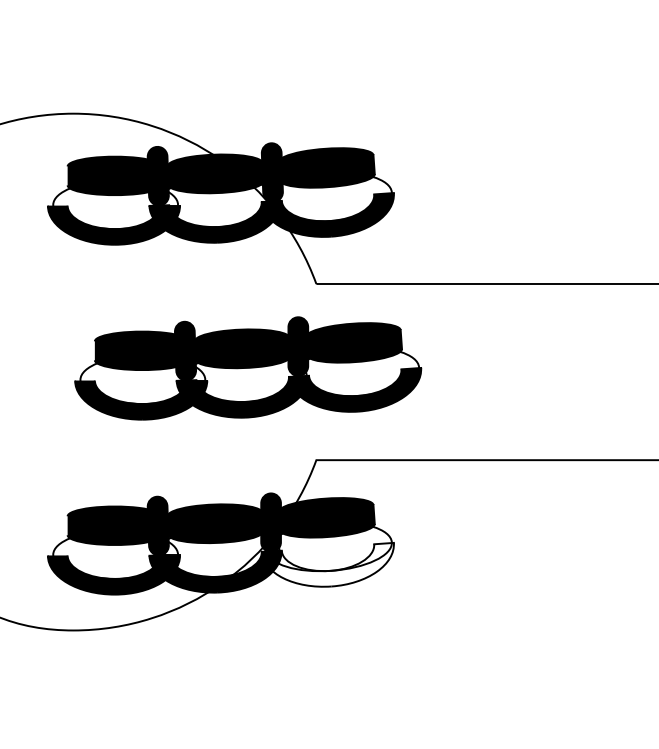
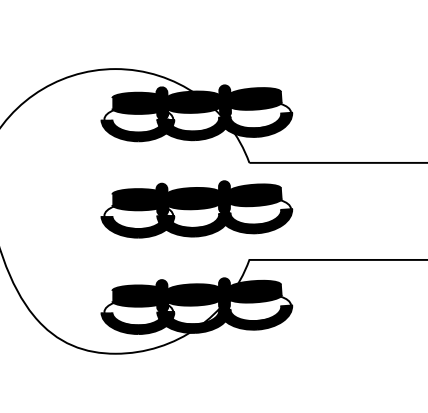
part: (247, 368) -> (196, 209), moved
fill: (327, 564) -> (255, 317), added

